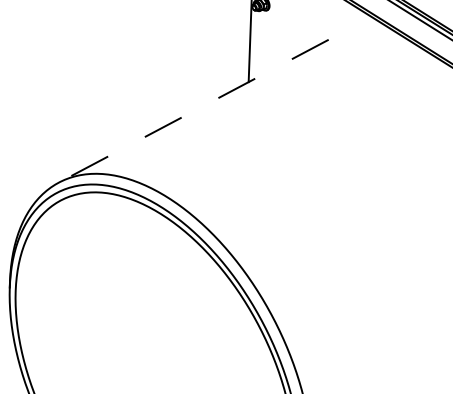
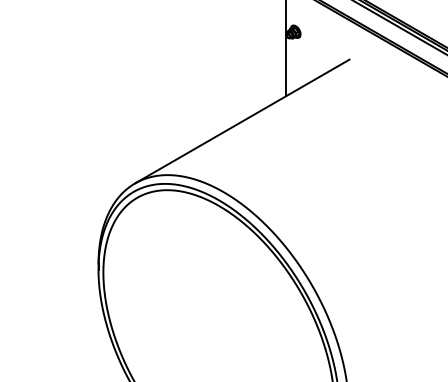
line: (194, 111) -> (242, 121), dashed -> solid

